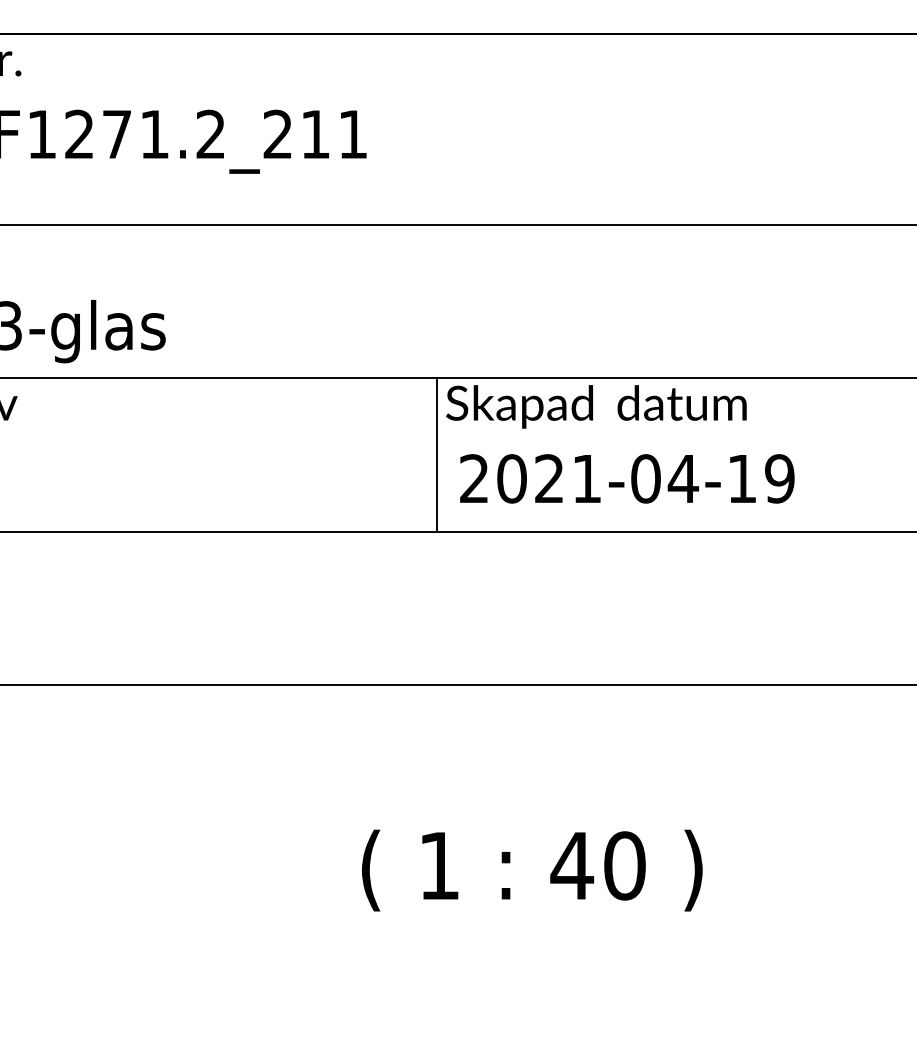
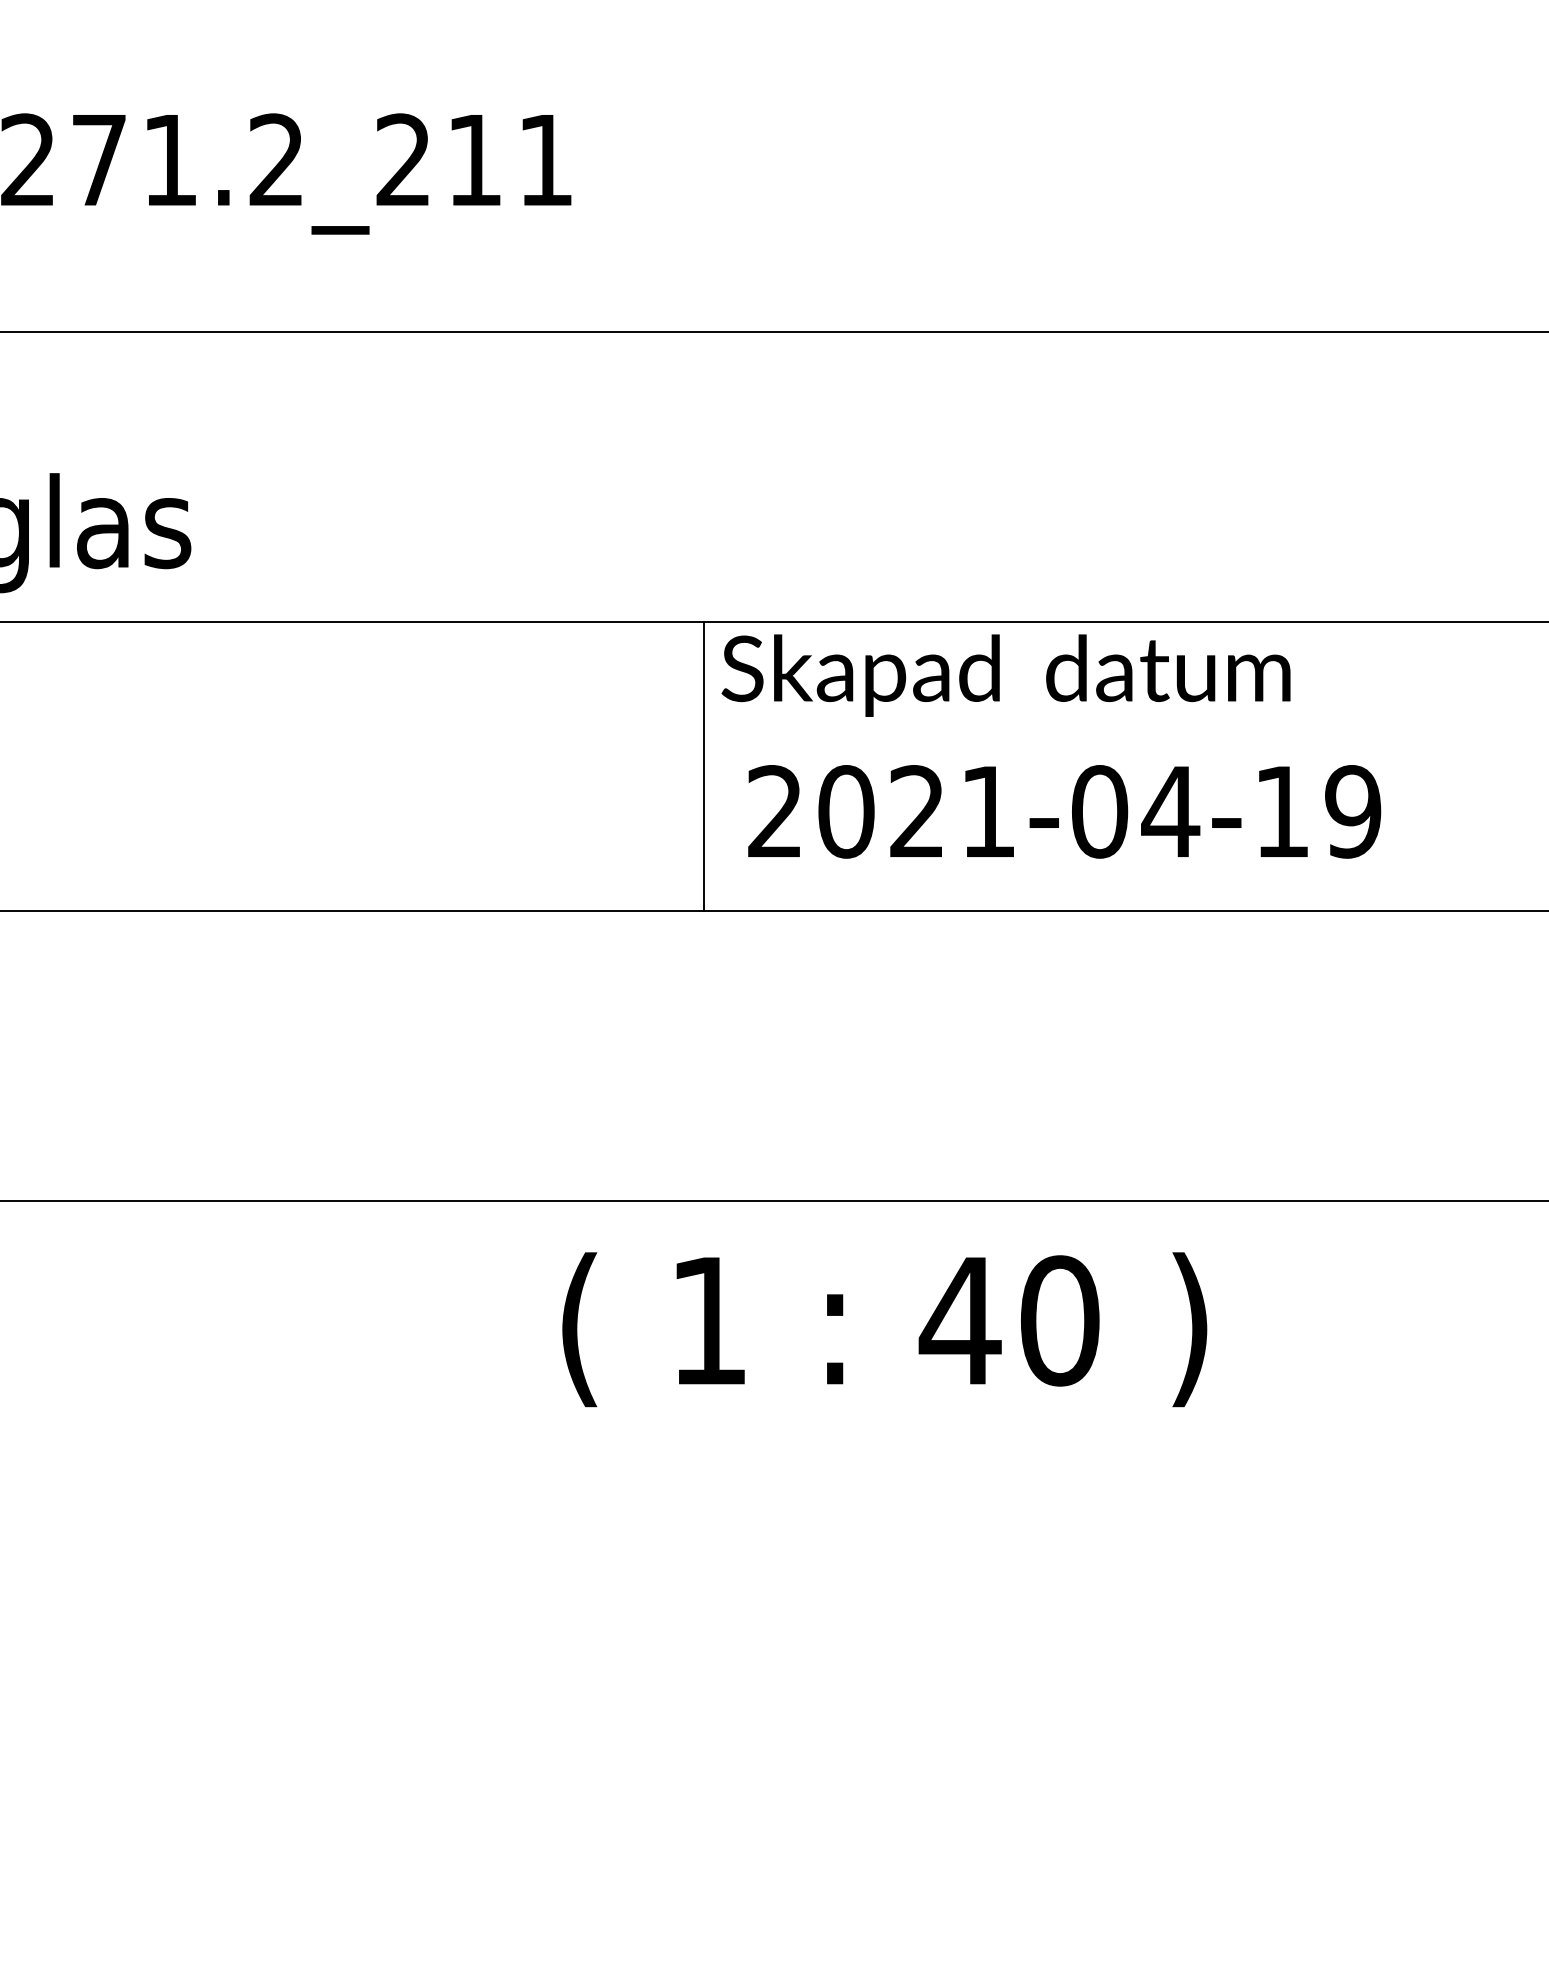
text: (532, 870) -> (885, 1329), moved

